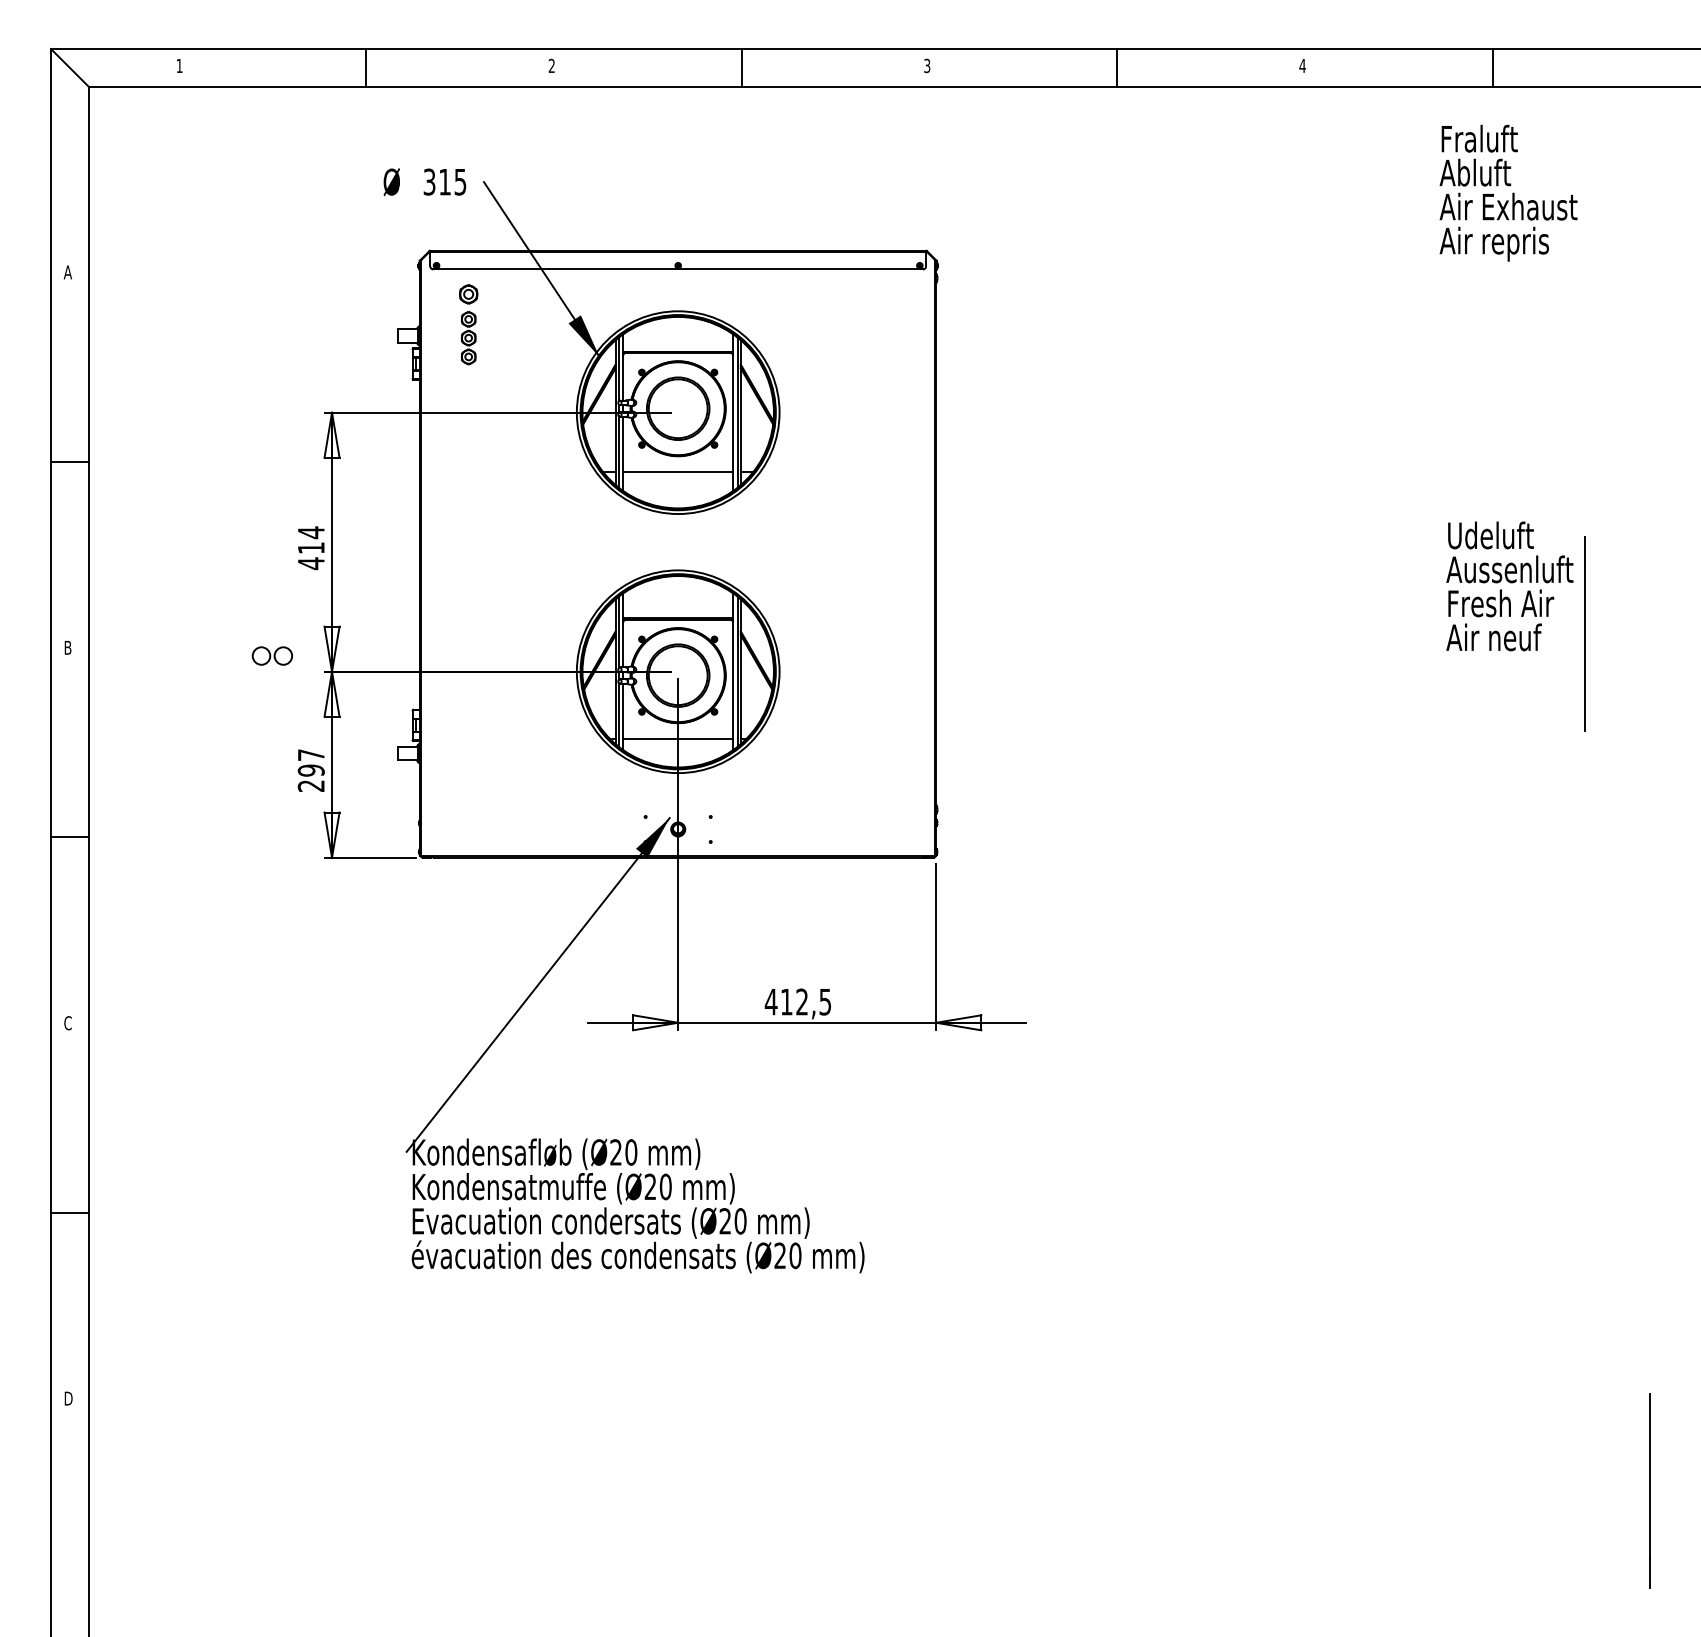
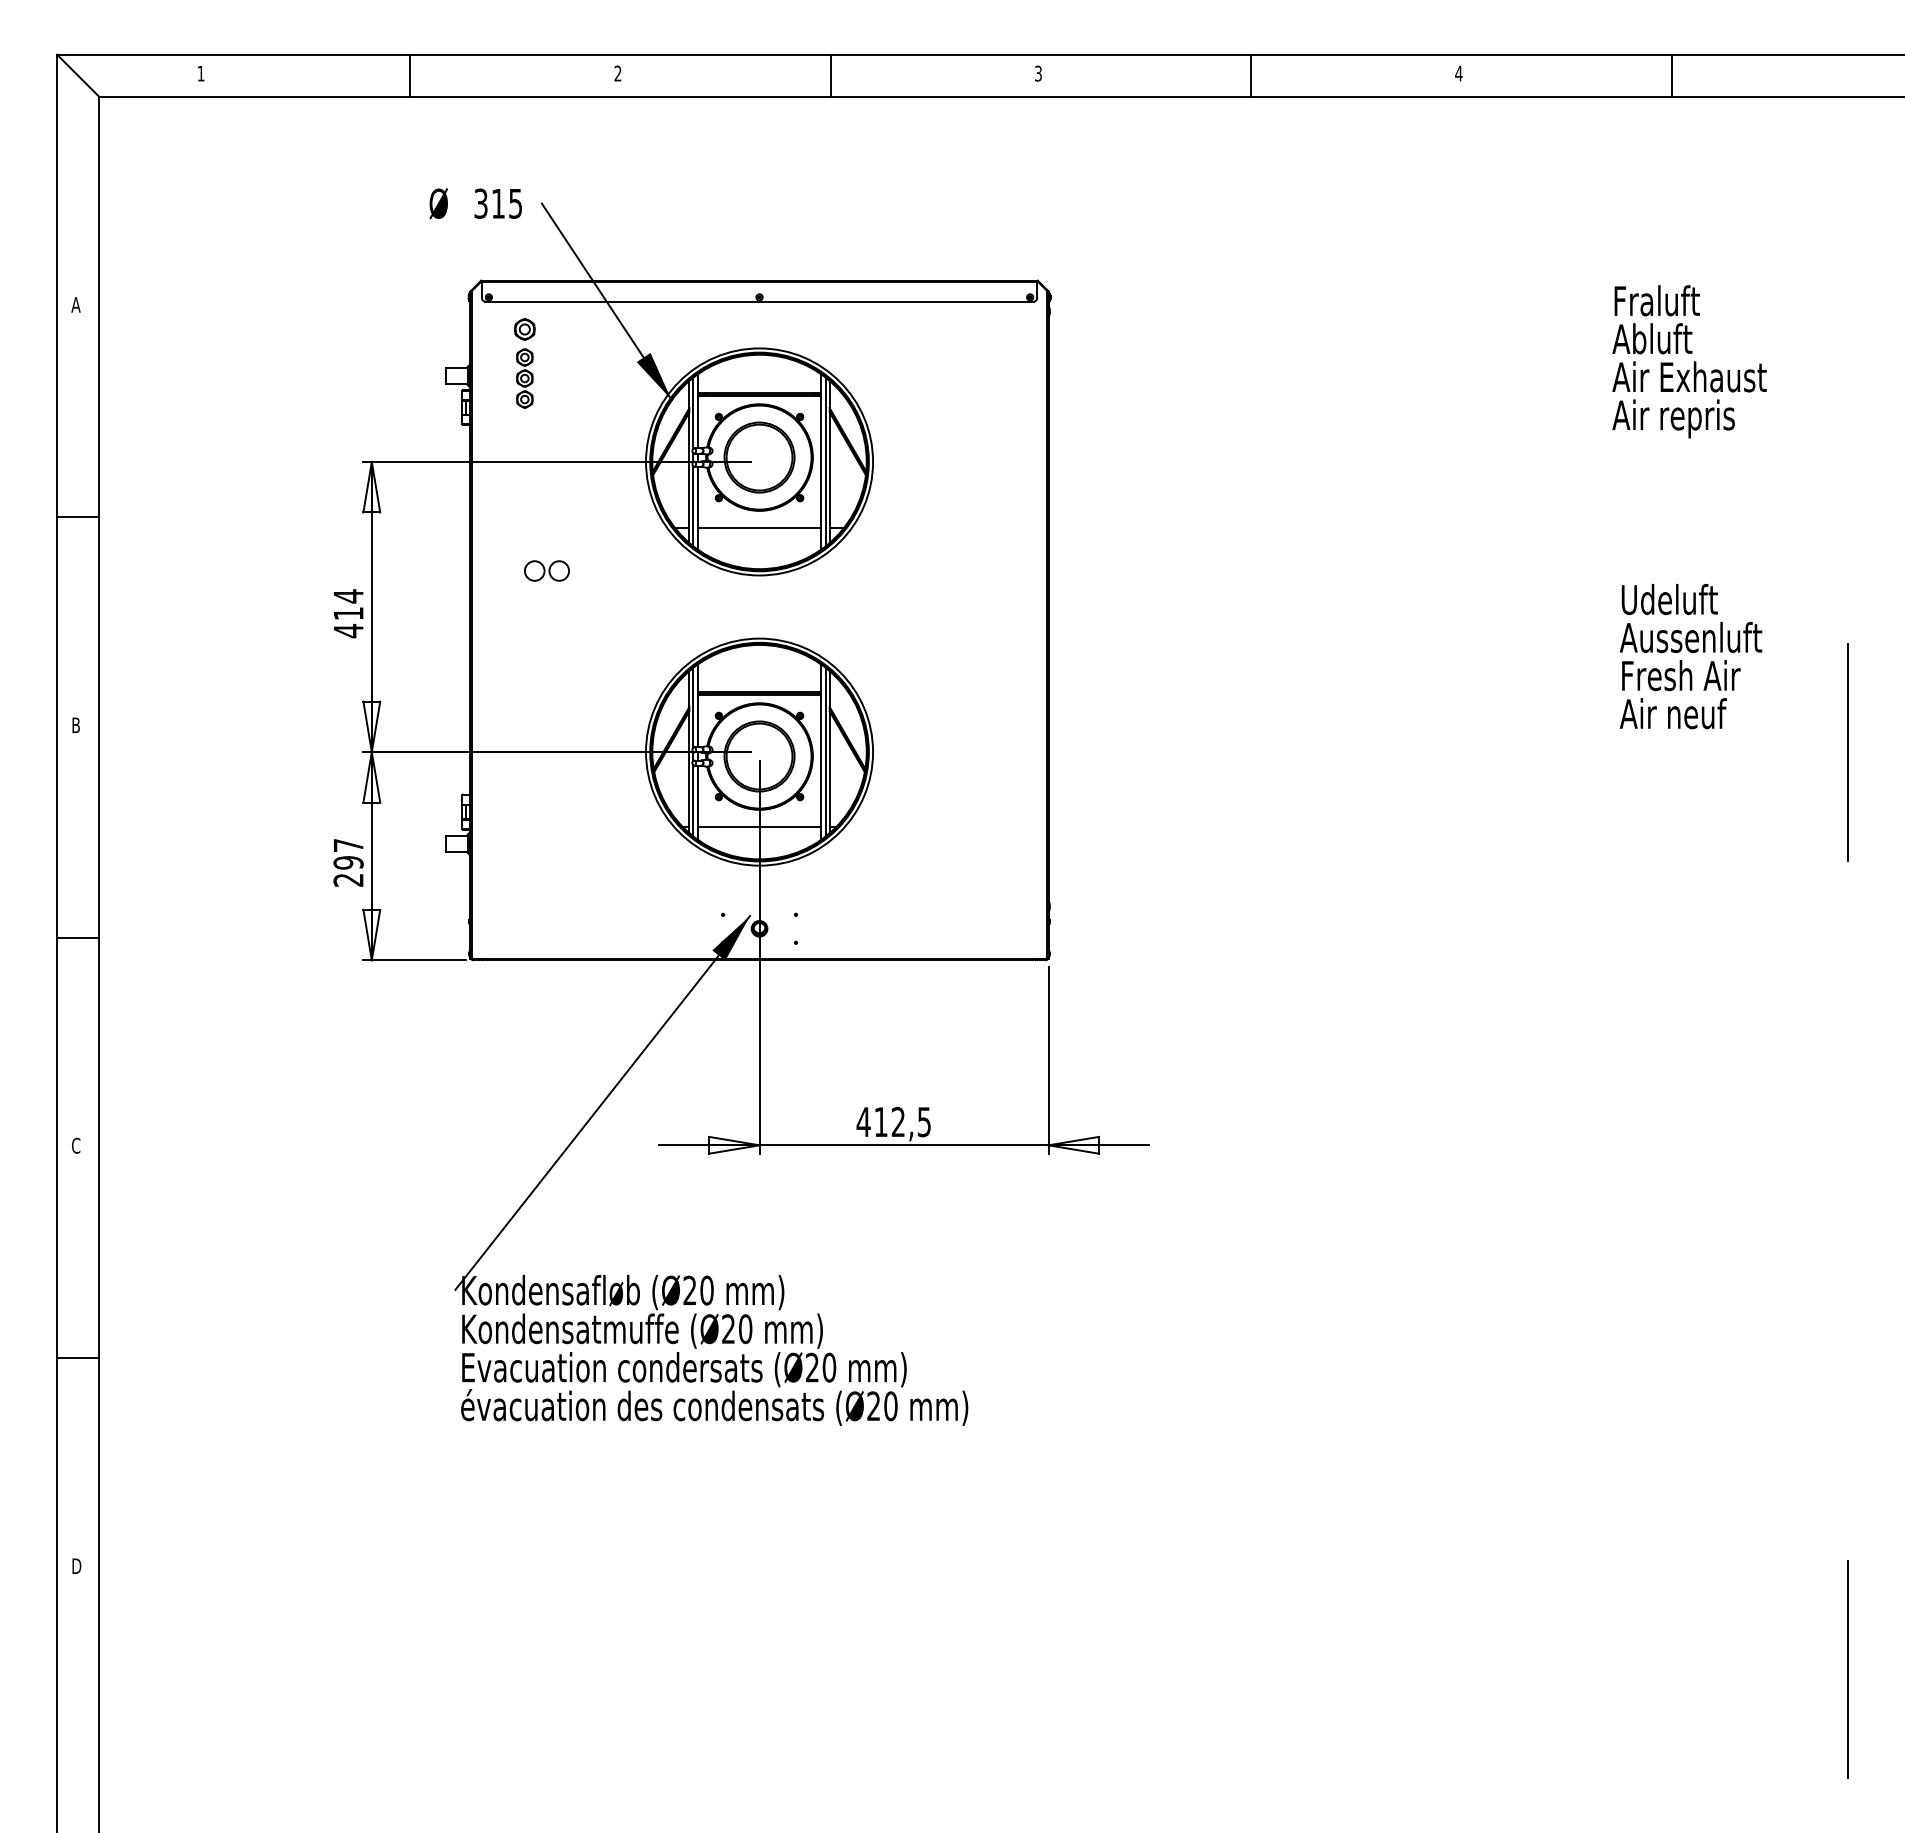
text: (1508, 192) -> (1689, 360), moved
line: (1584, 633) -> (1847, 751), moved
part: (271, 655) -> (545, 570), moved

